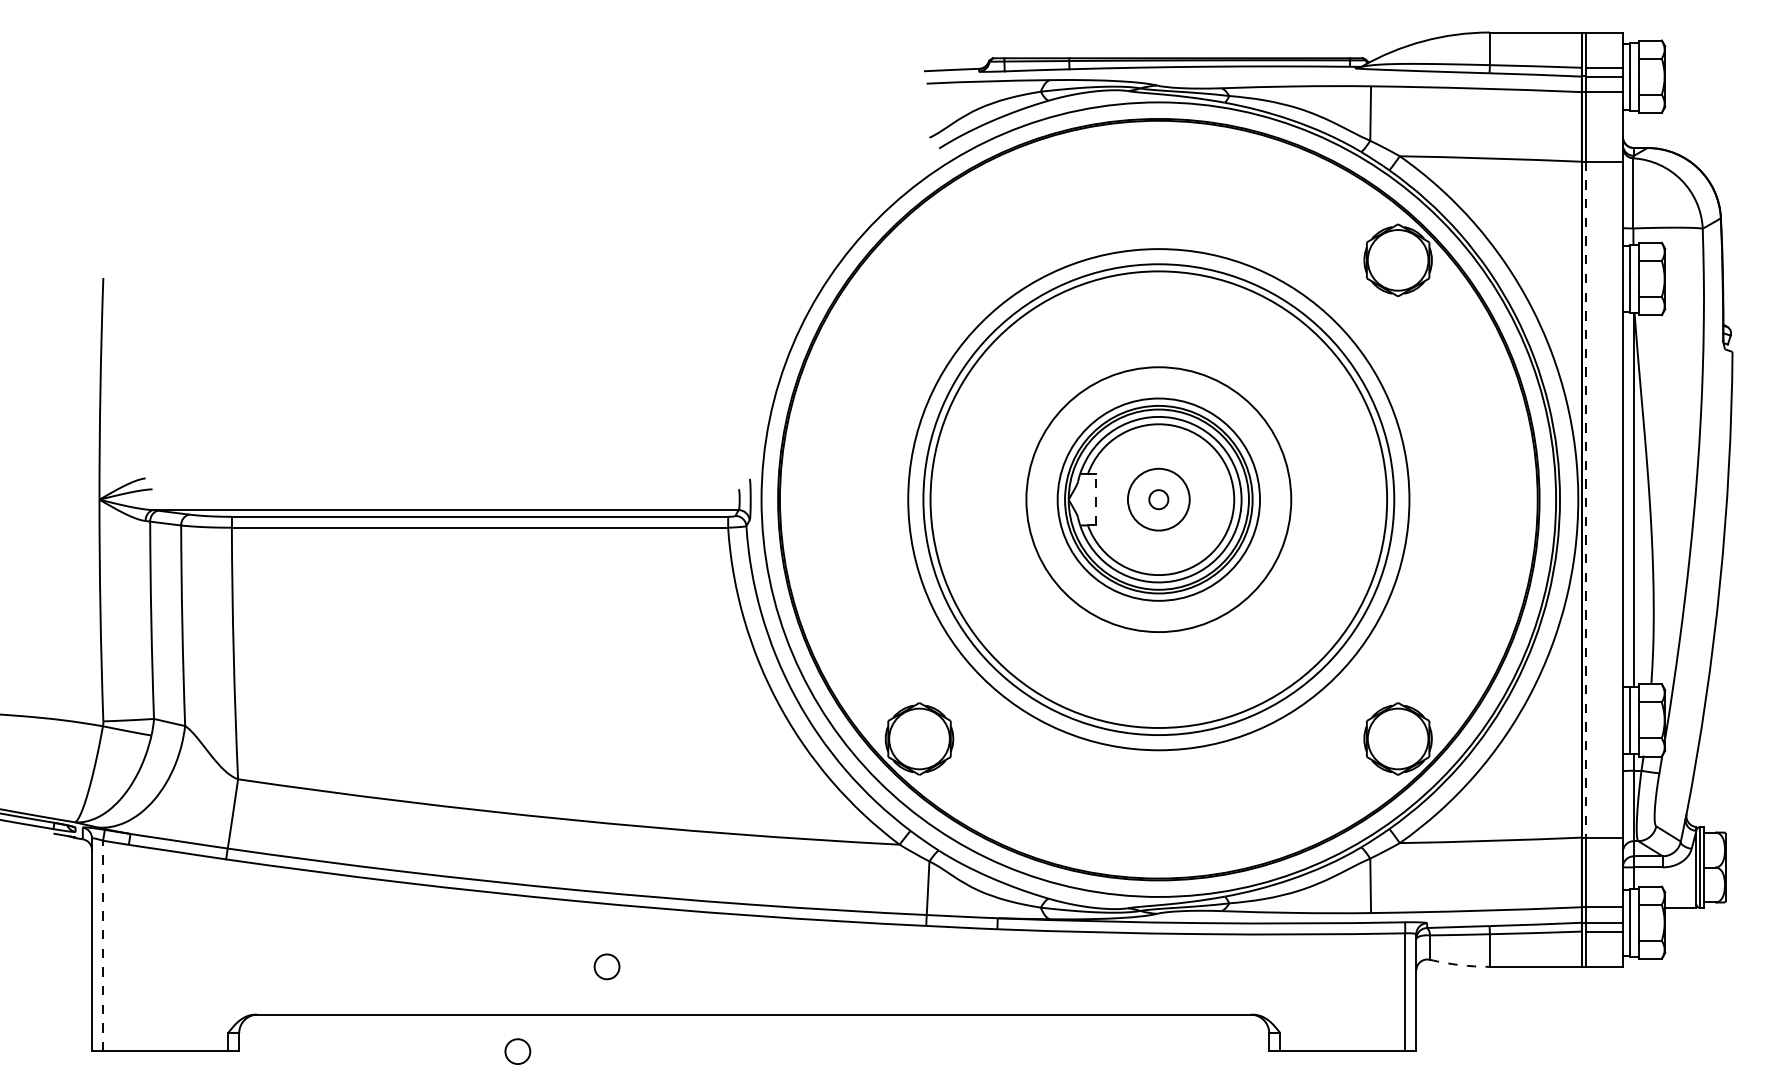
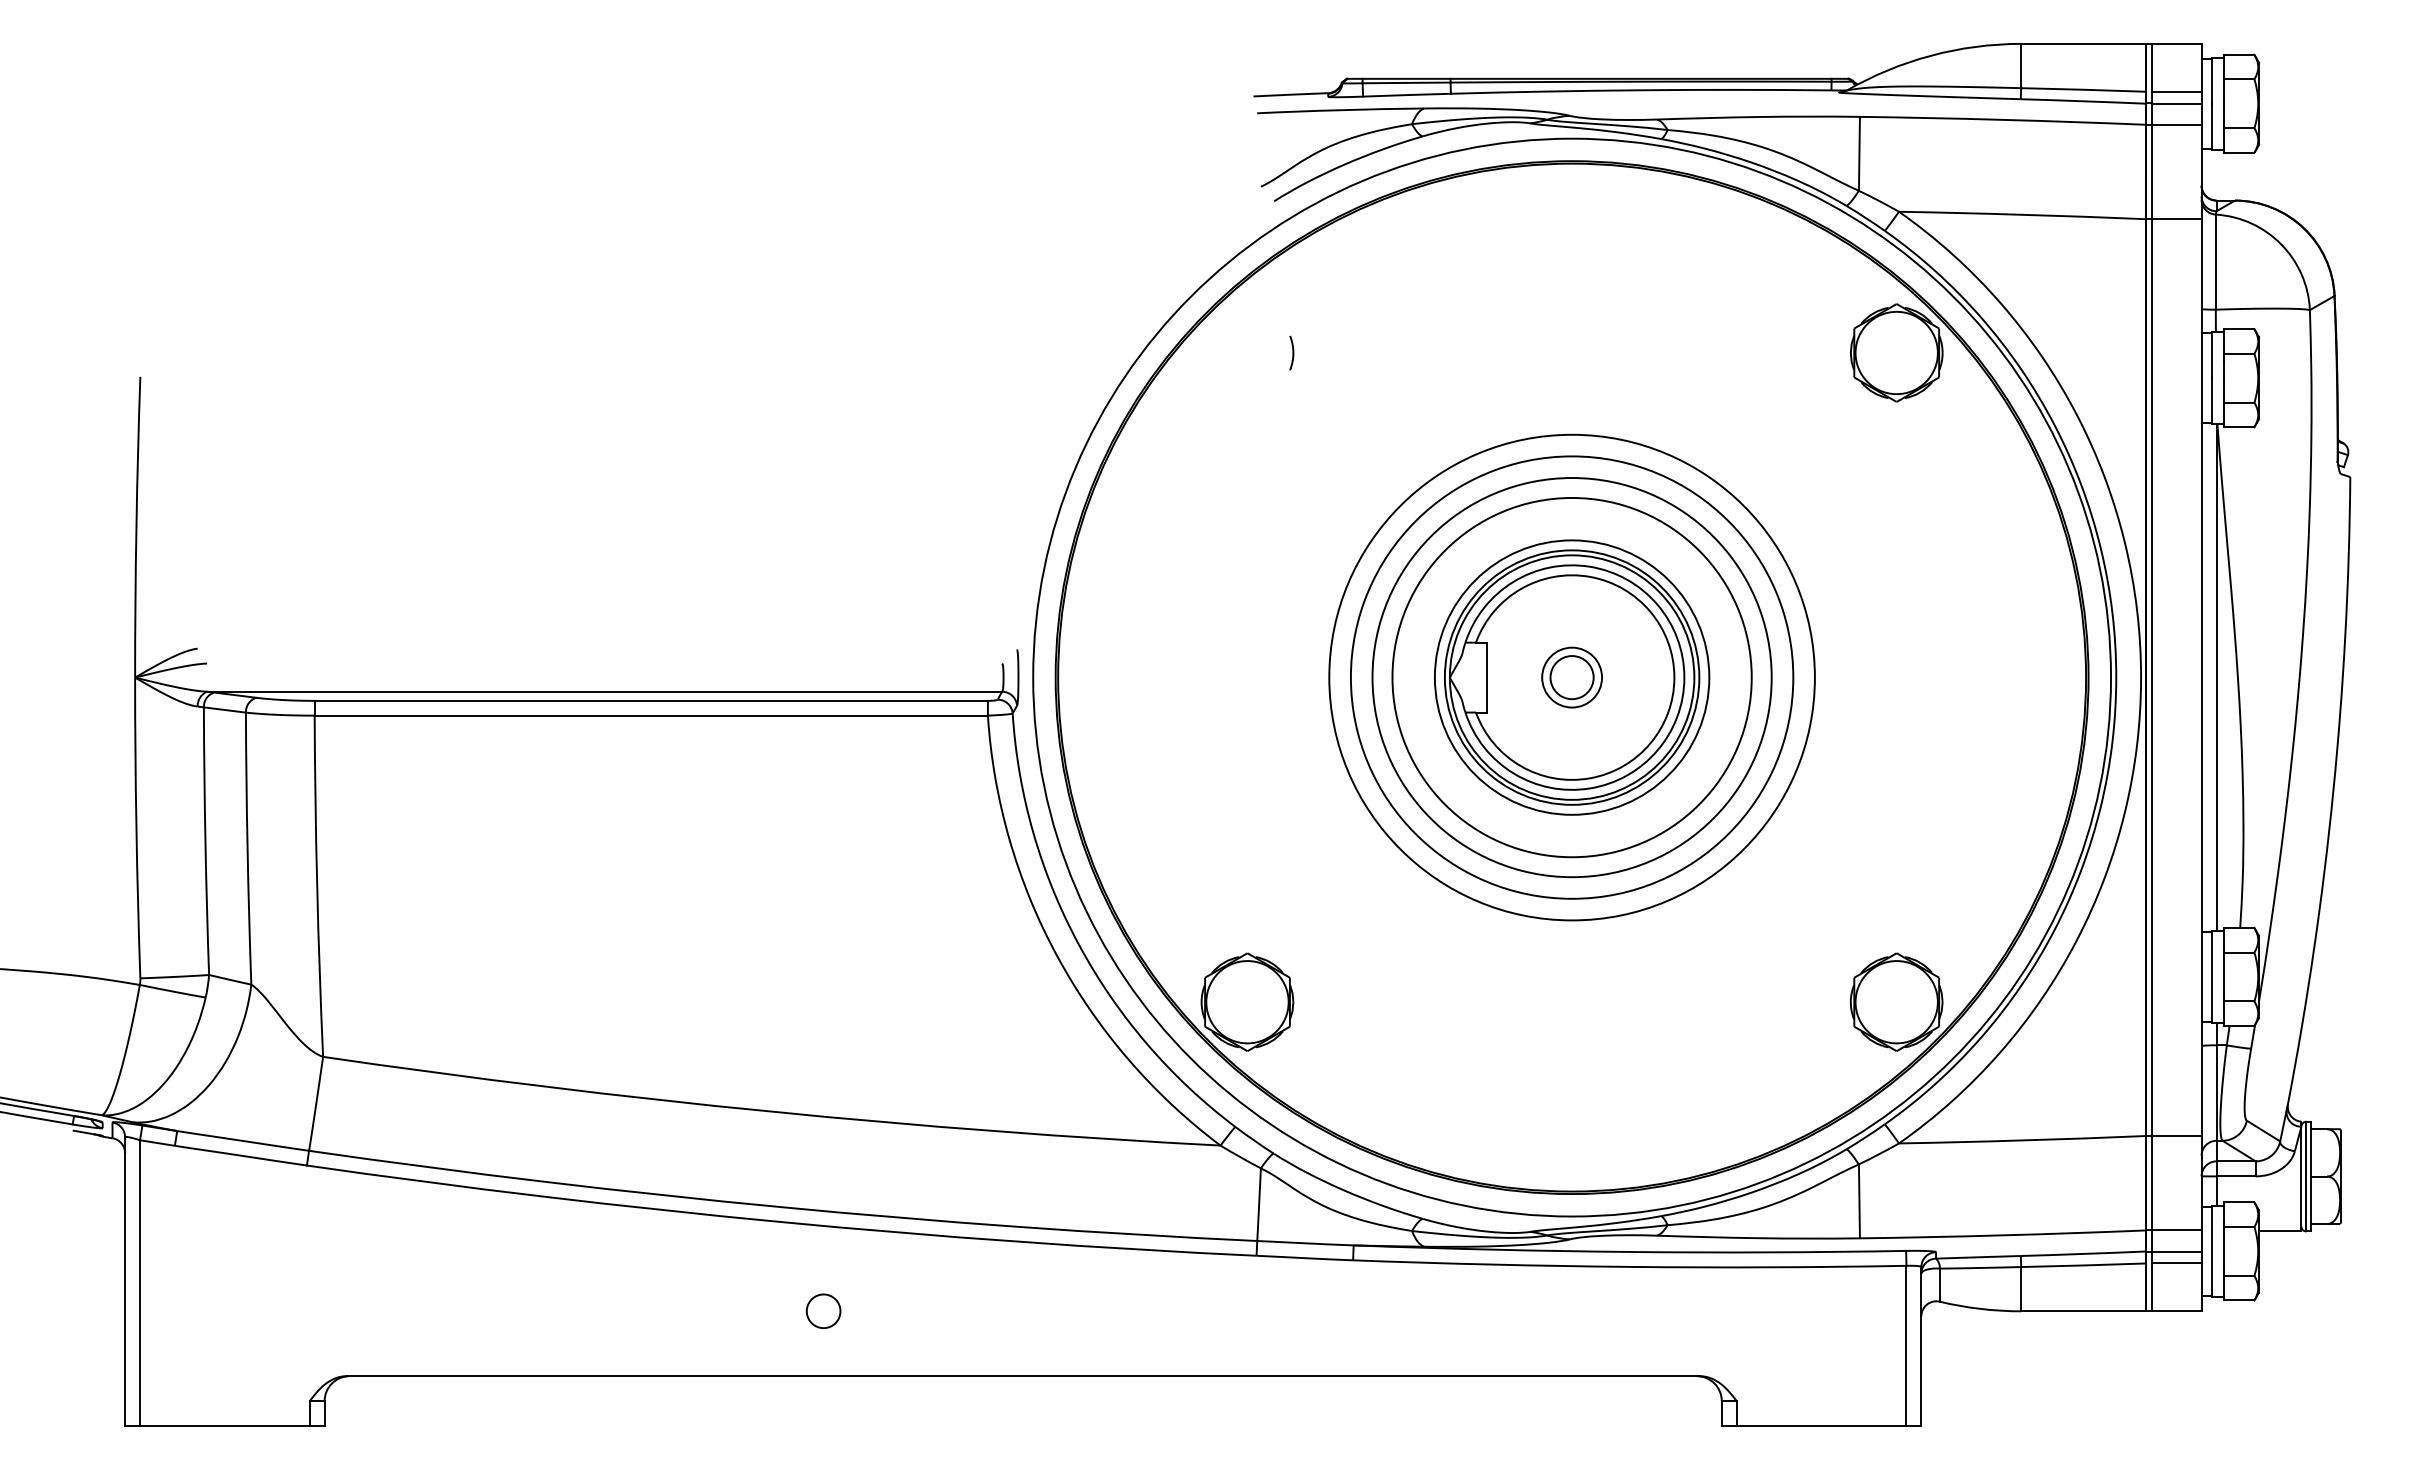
arc: (952, 260) -> (1292, 352), added
line: (1096, 499) -> (1487, 677), dashed -> solid
circle: (1158, 499) -> (1571, 677), size x0.62
circle: (1158, 499) -> (1571, 677), size x0.71
circle: (1158, 499) -> (1571, 677), size x0.71
circle: (1158, 499) -> (1571, 677), size x1.67
circle: (1159, 499) -> (1572, 677), size x0.71
line: (1585, 500) -> (2151, 678), dashed -> solid
line: (103, 946) -> (140, 1283), dashed -> solid
arc: (1459, 964) -> (1980, 1308), dashed -> solid
circle: (517, 1051) -> (702, 1425), removed

